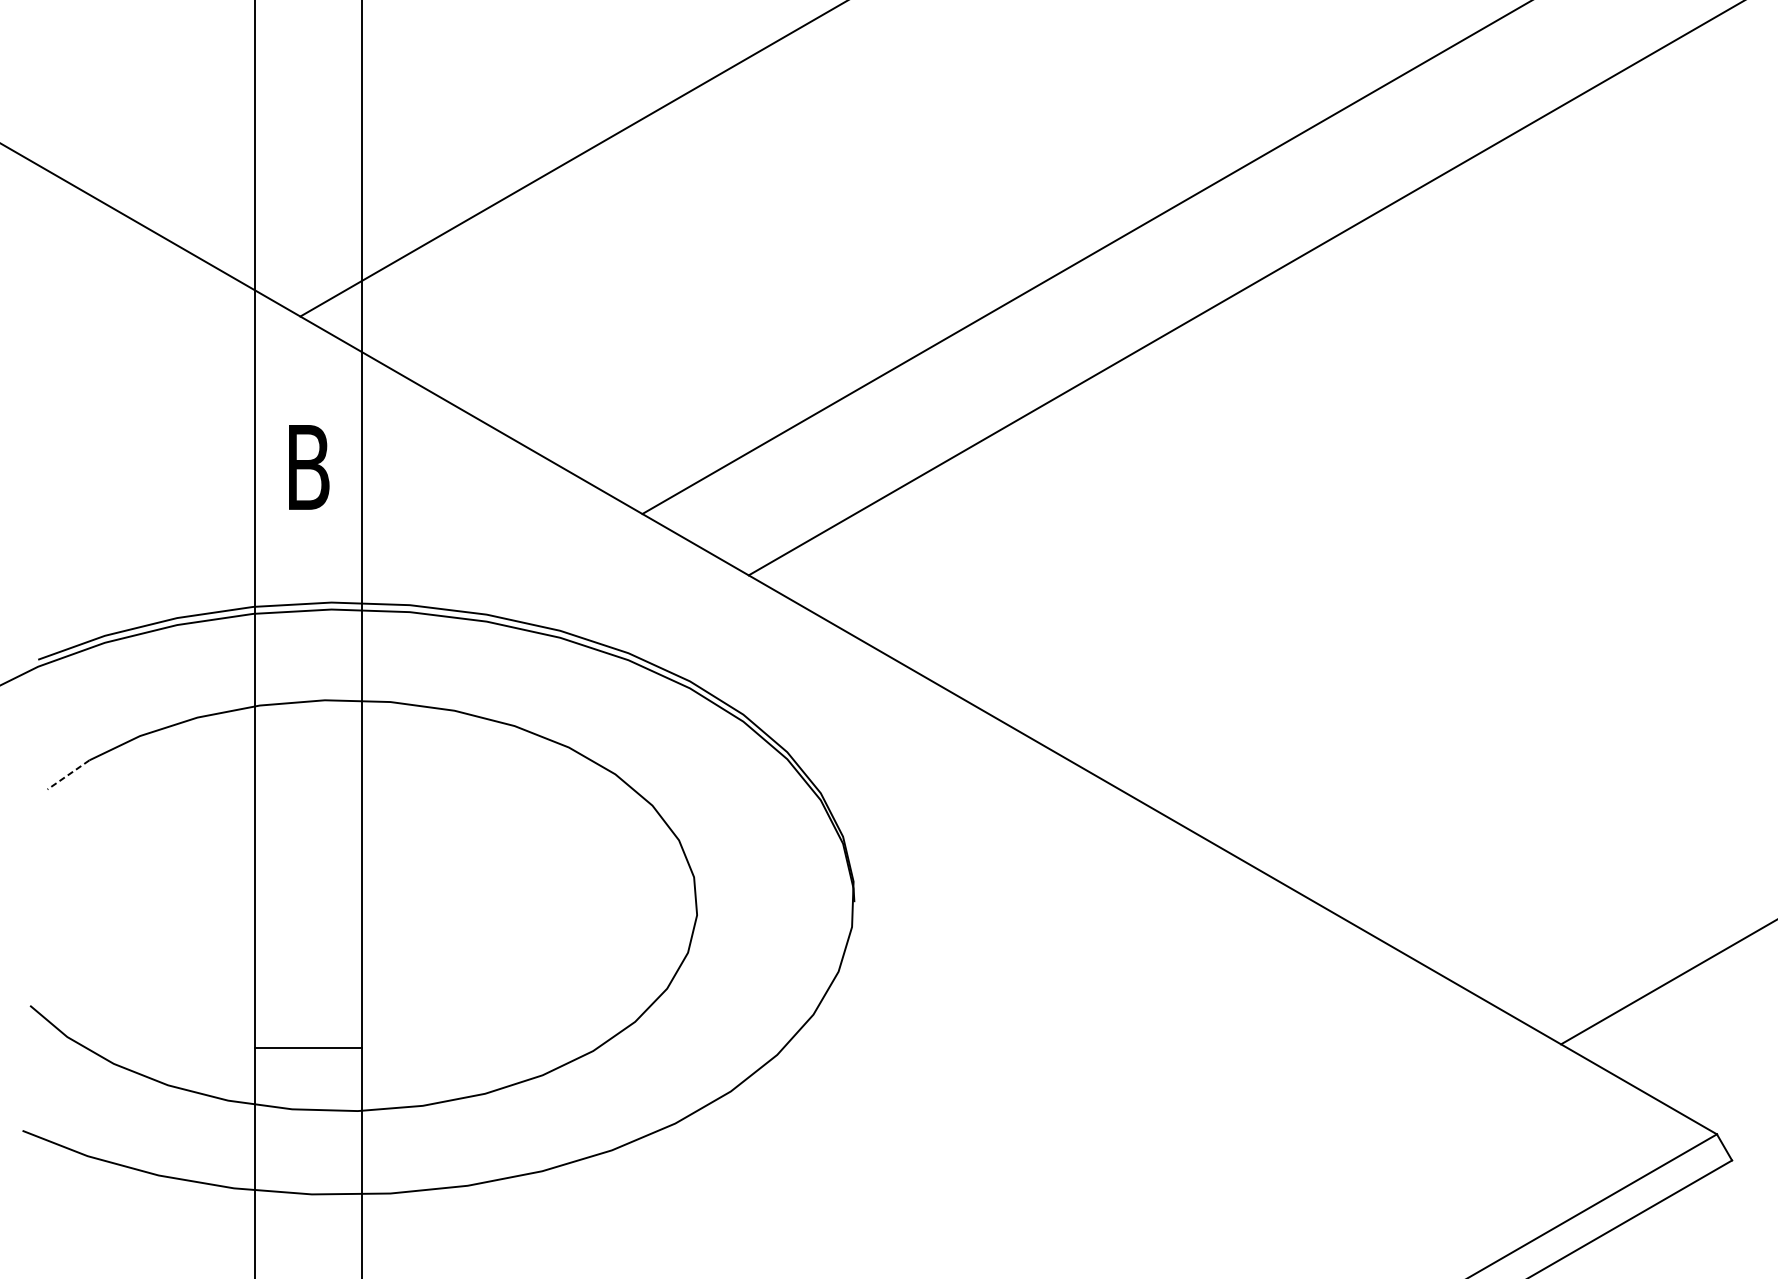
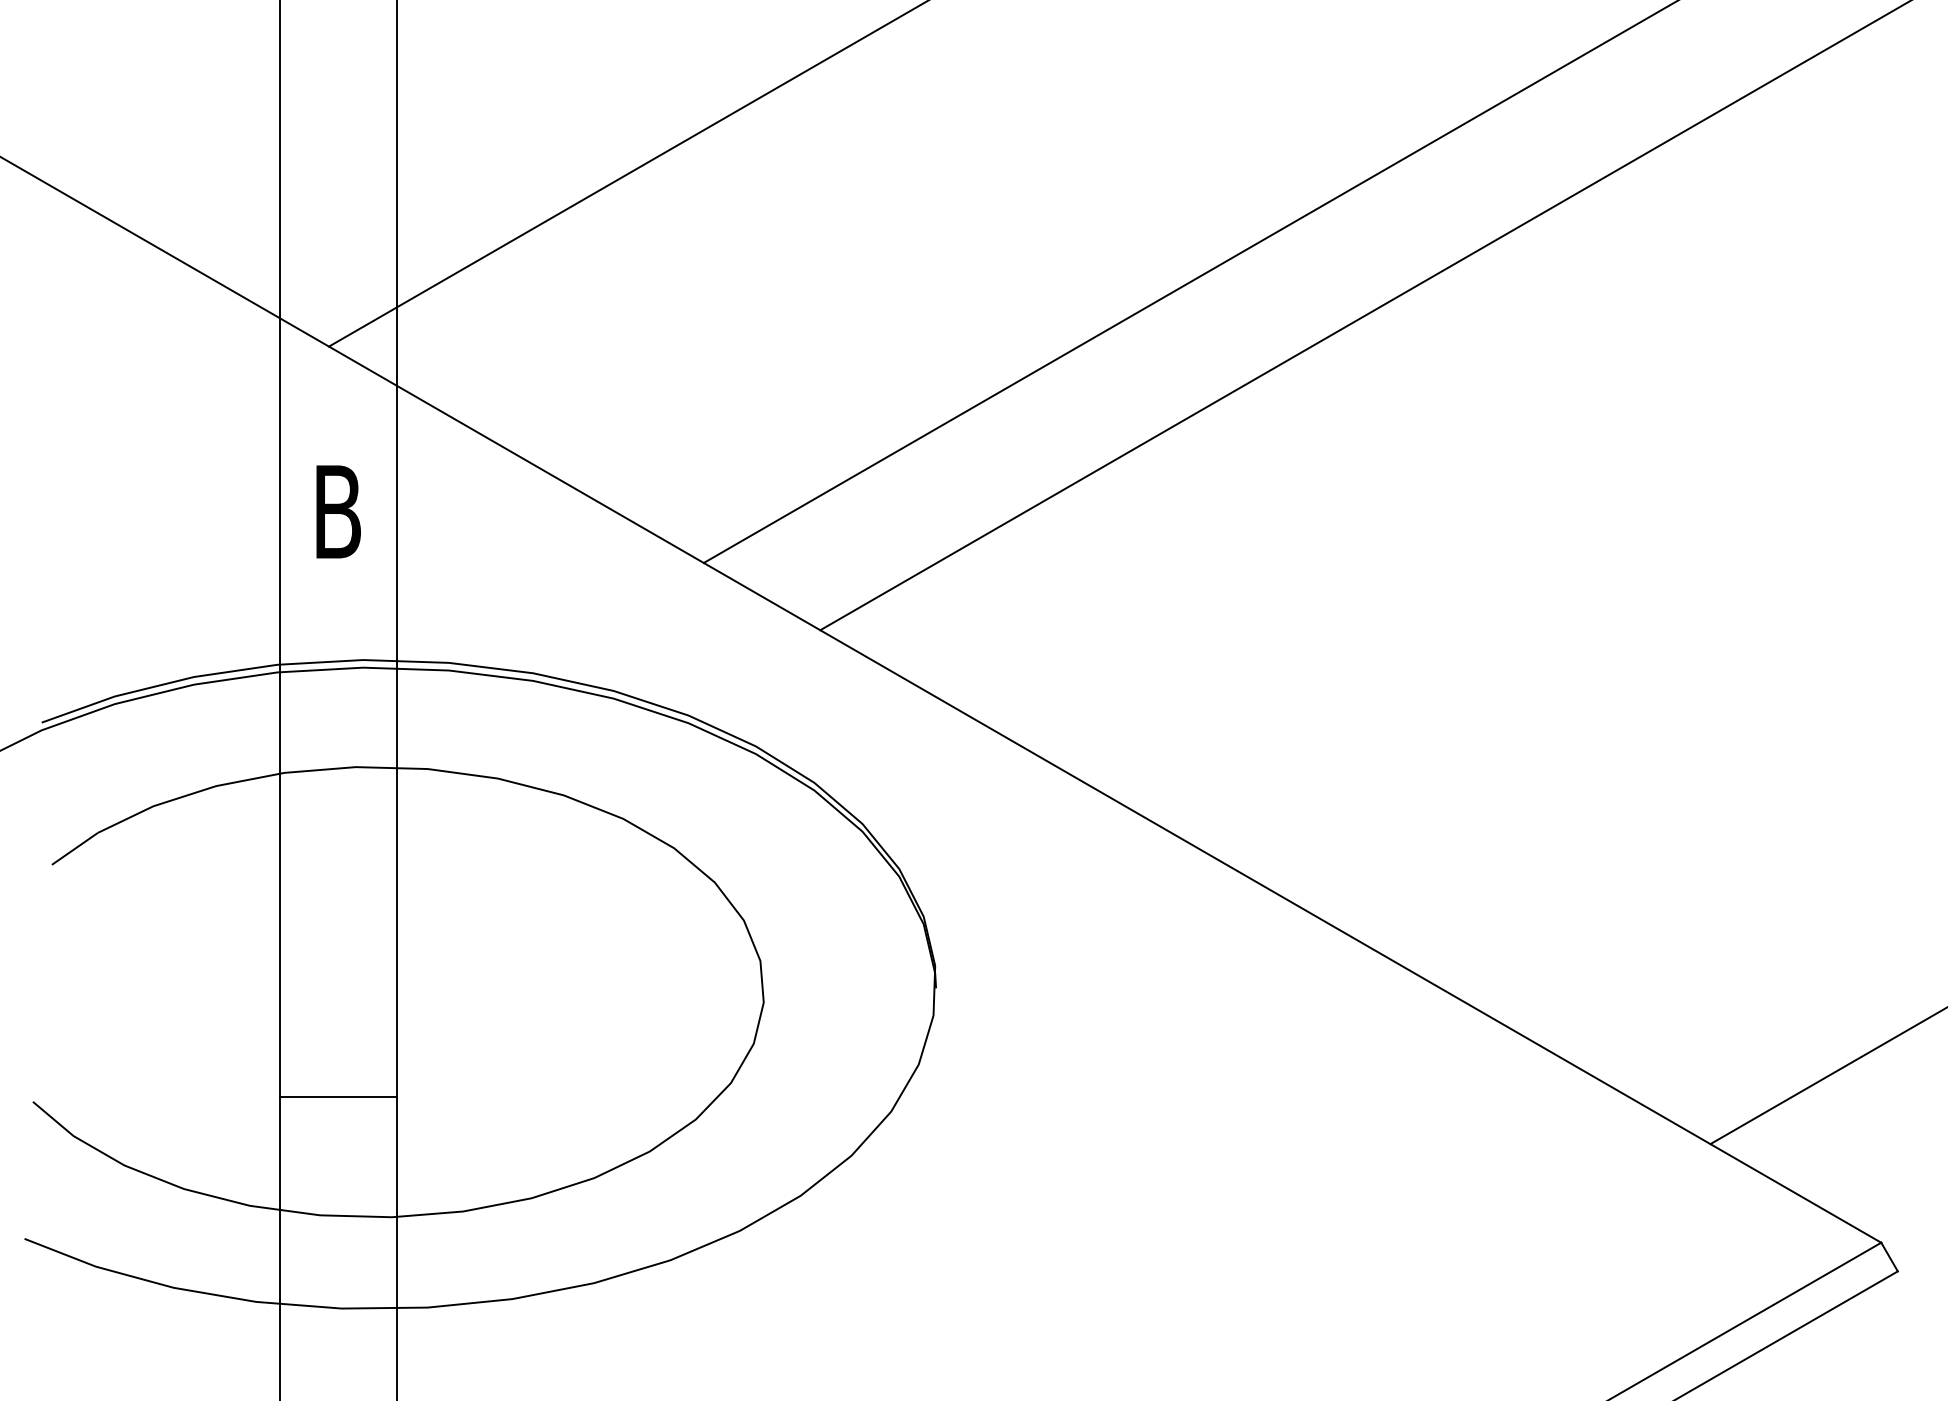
line: (68, 775) -> (74, 849), dashed -> solid
line: (308, 1048) -> (337, 1097), moved

